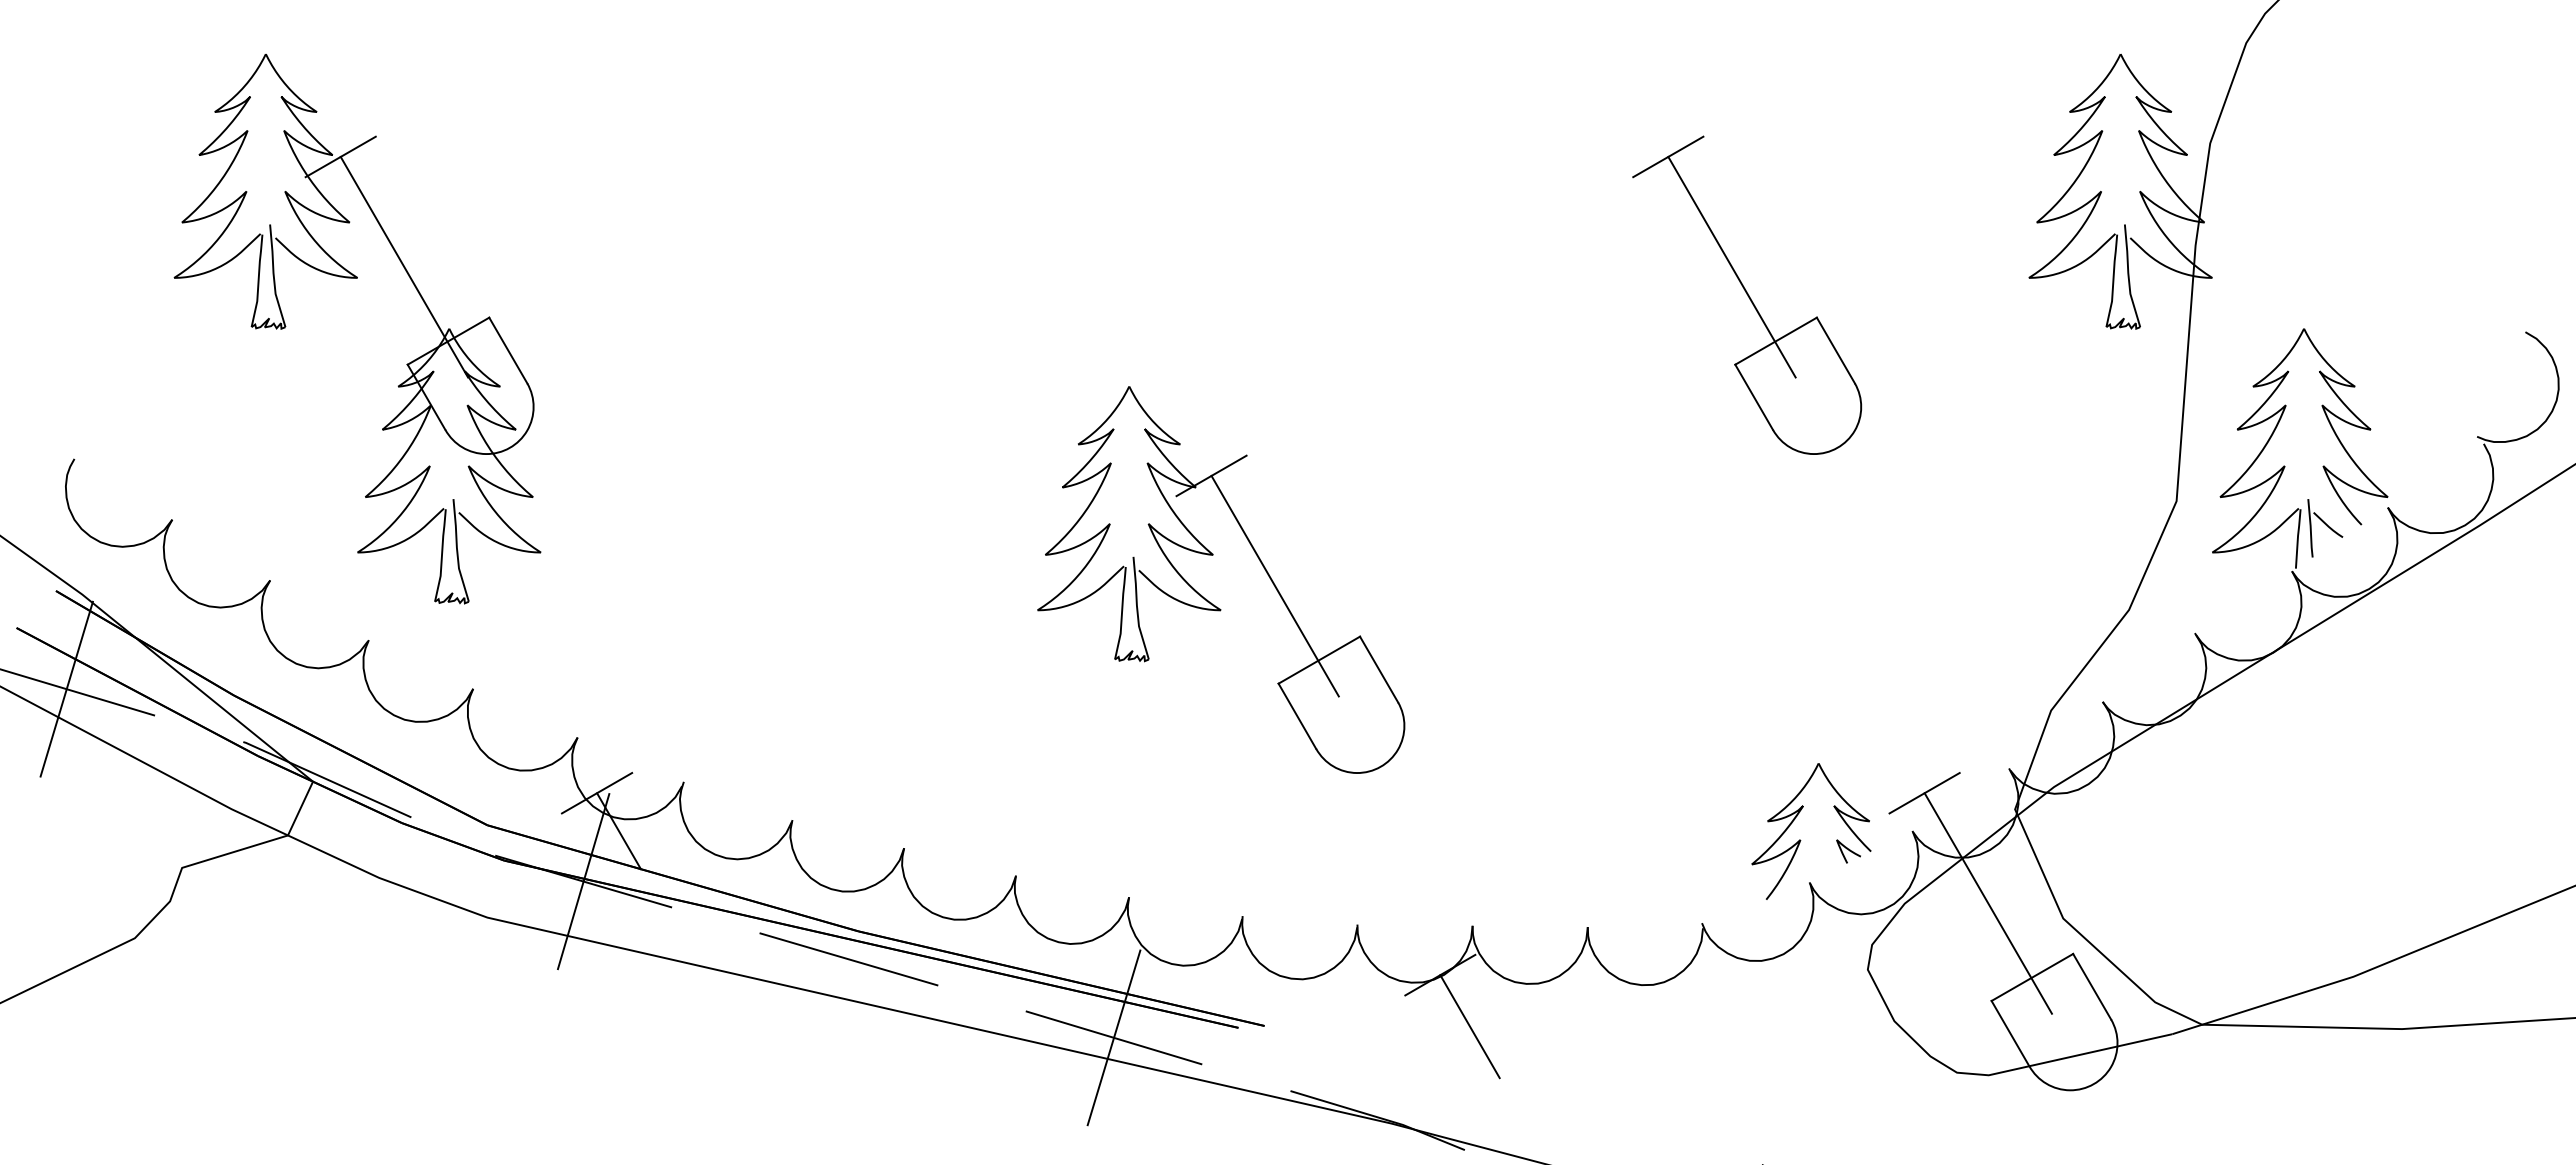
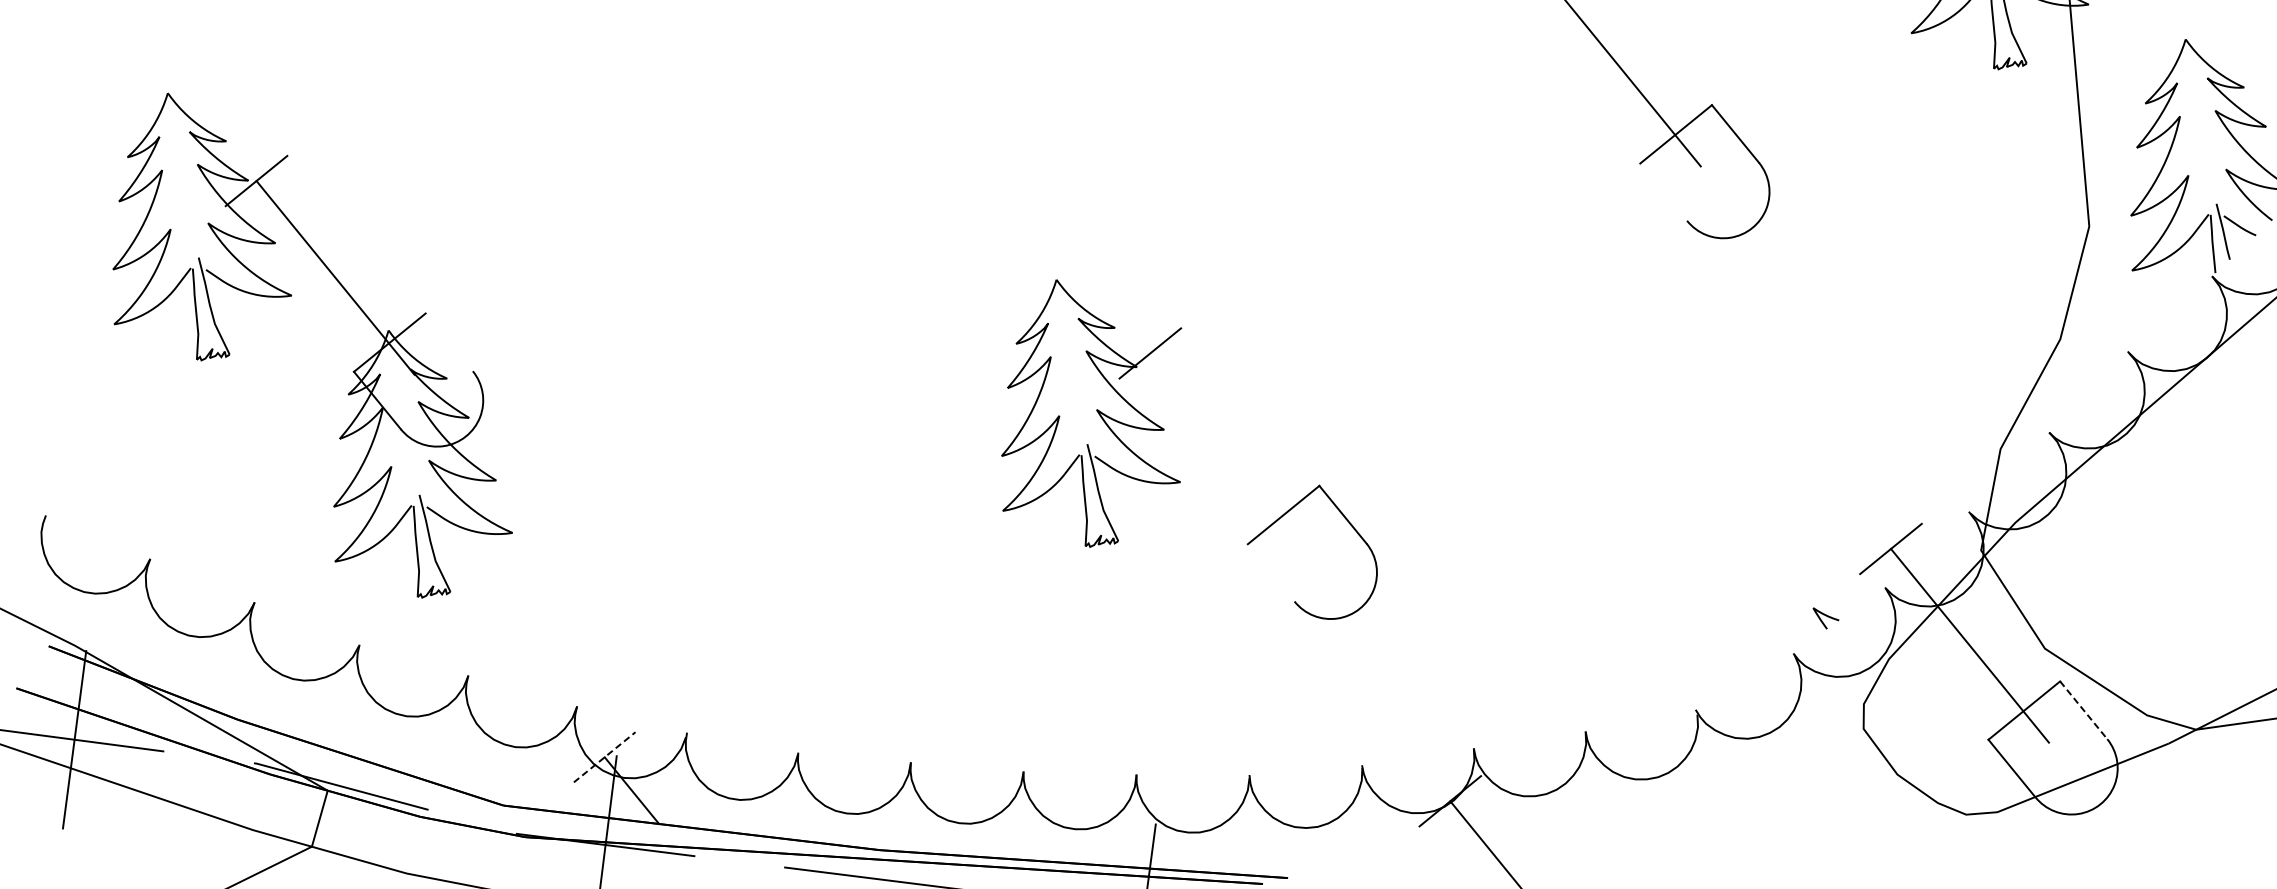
line: (508, 350) -> (449, 342), removed
line: (1753, 396) -> (1662, 191), removed
line: (1274, 585) -> (1228, 449), removed
line: (1297, 715) -> (1271, 572), removed
line: (597, 792) -> (605, 756), solid -> dashed
part: (1801, 840) -> (1779, 614), removed
line: (2092, 986) -> (2083, 709), solid -> dashed

